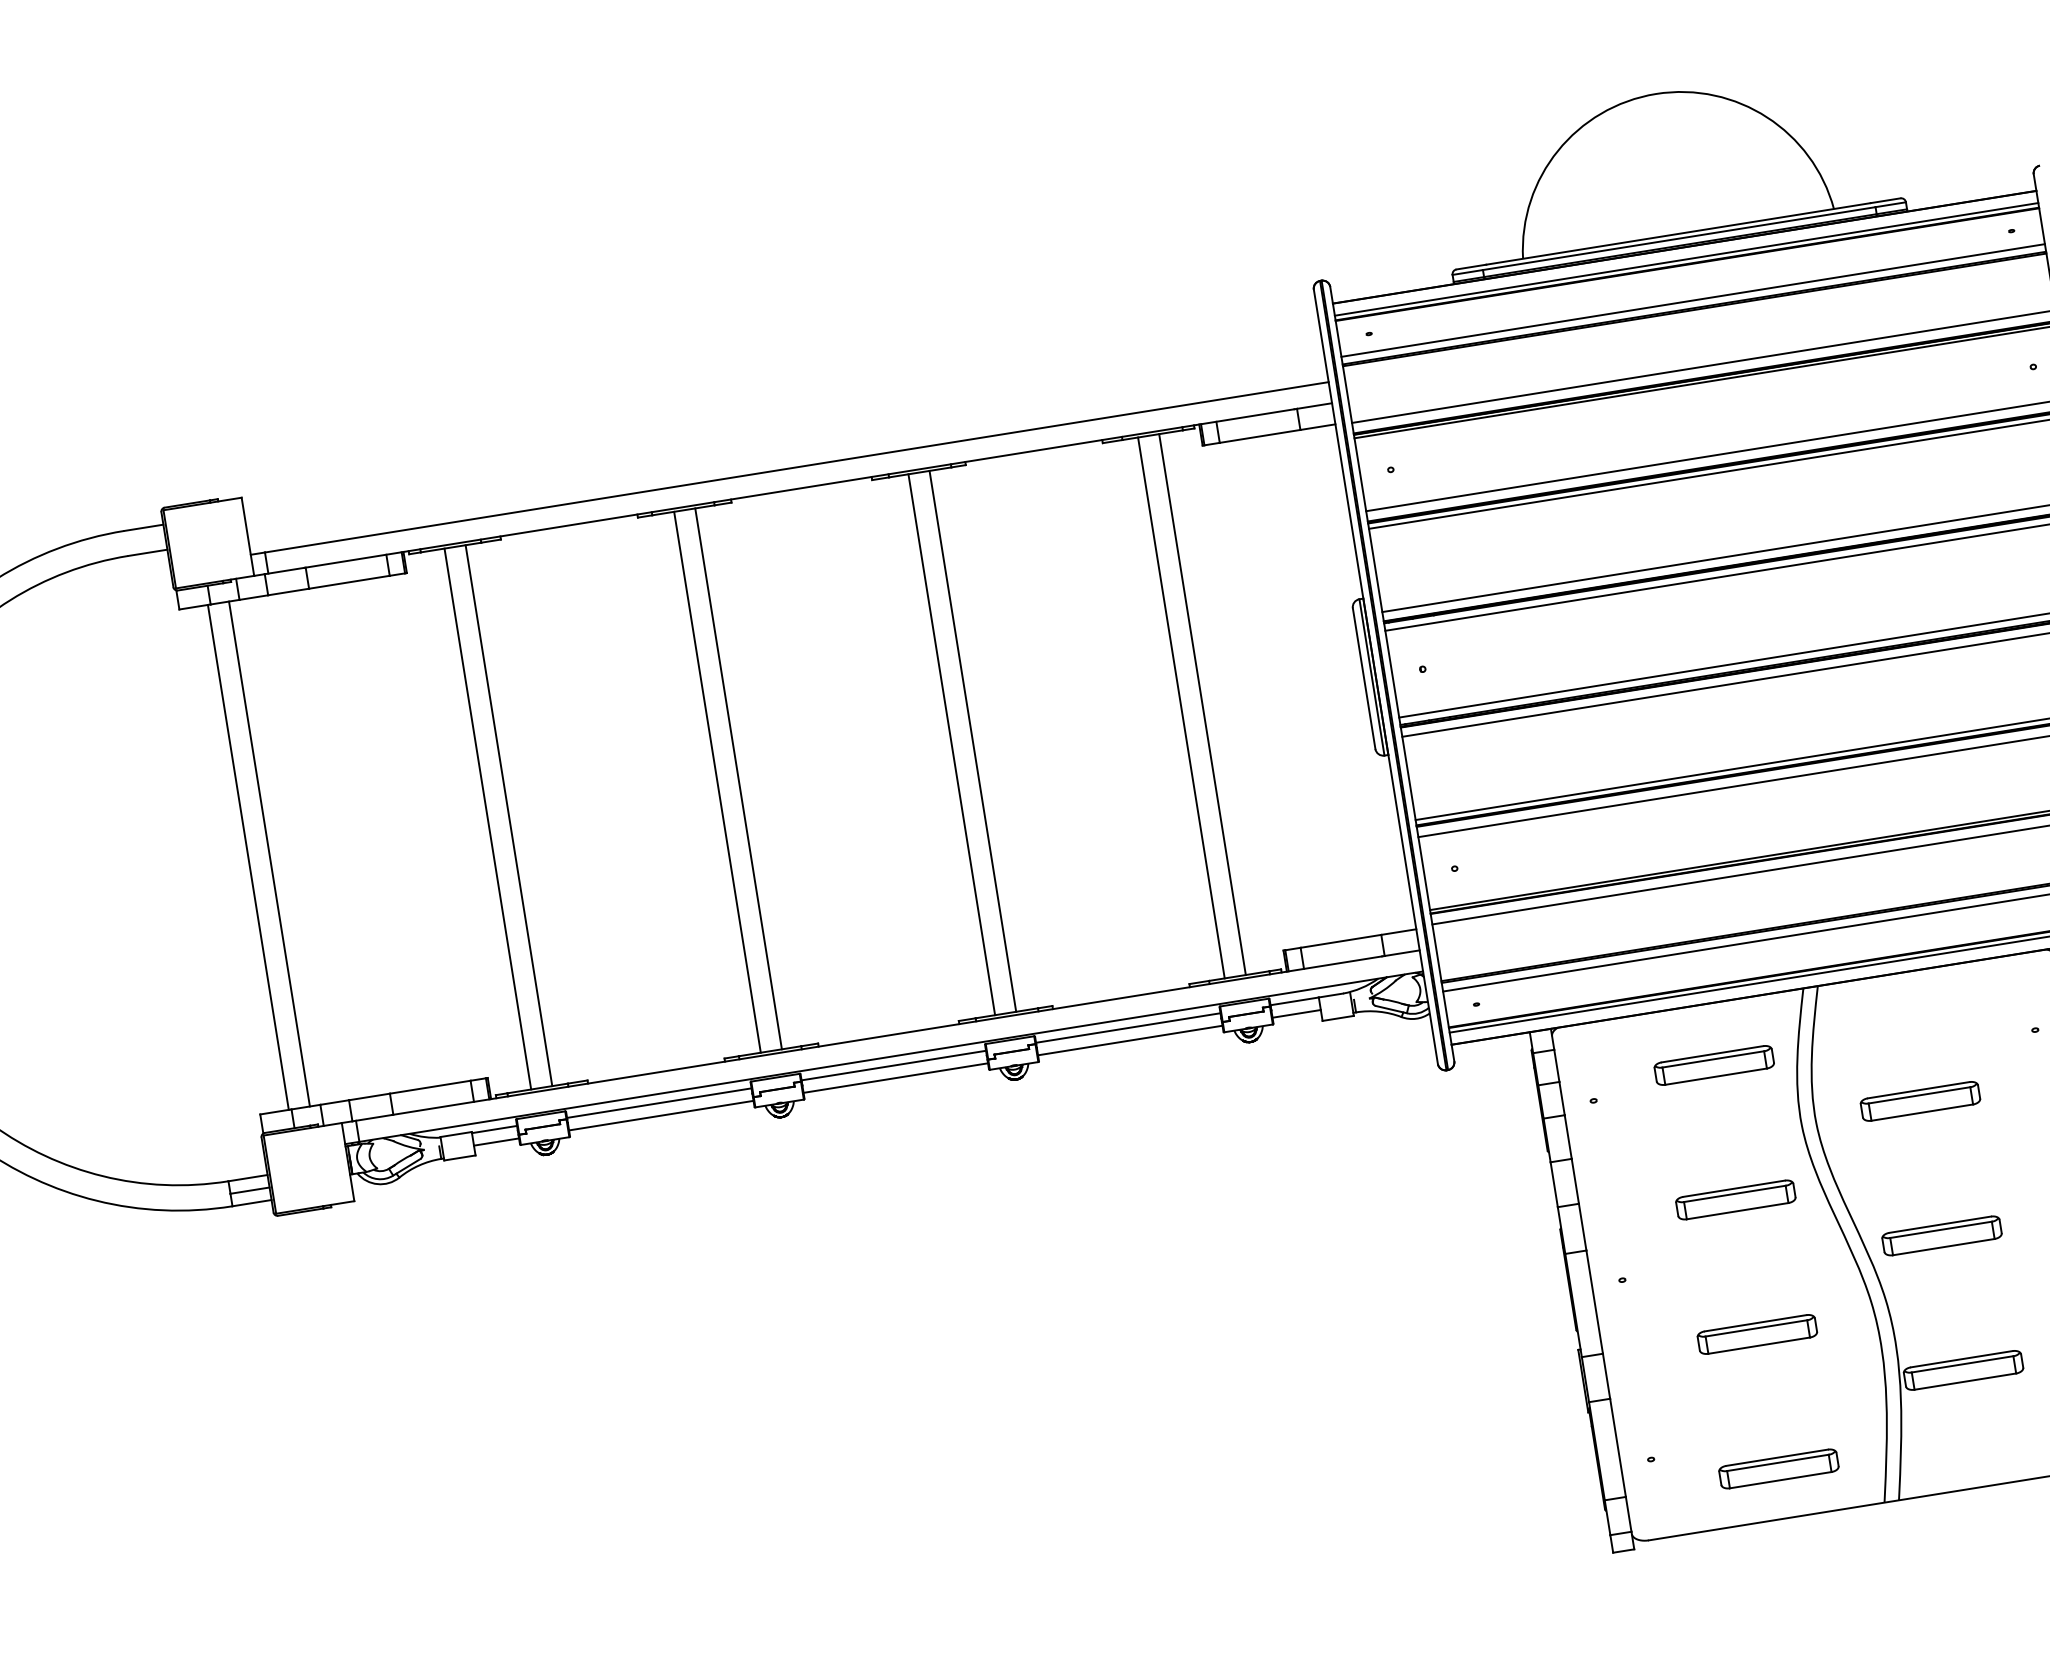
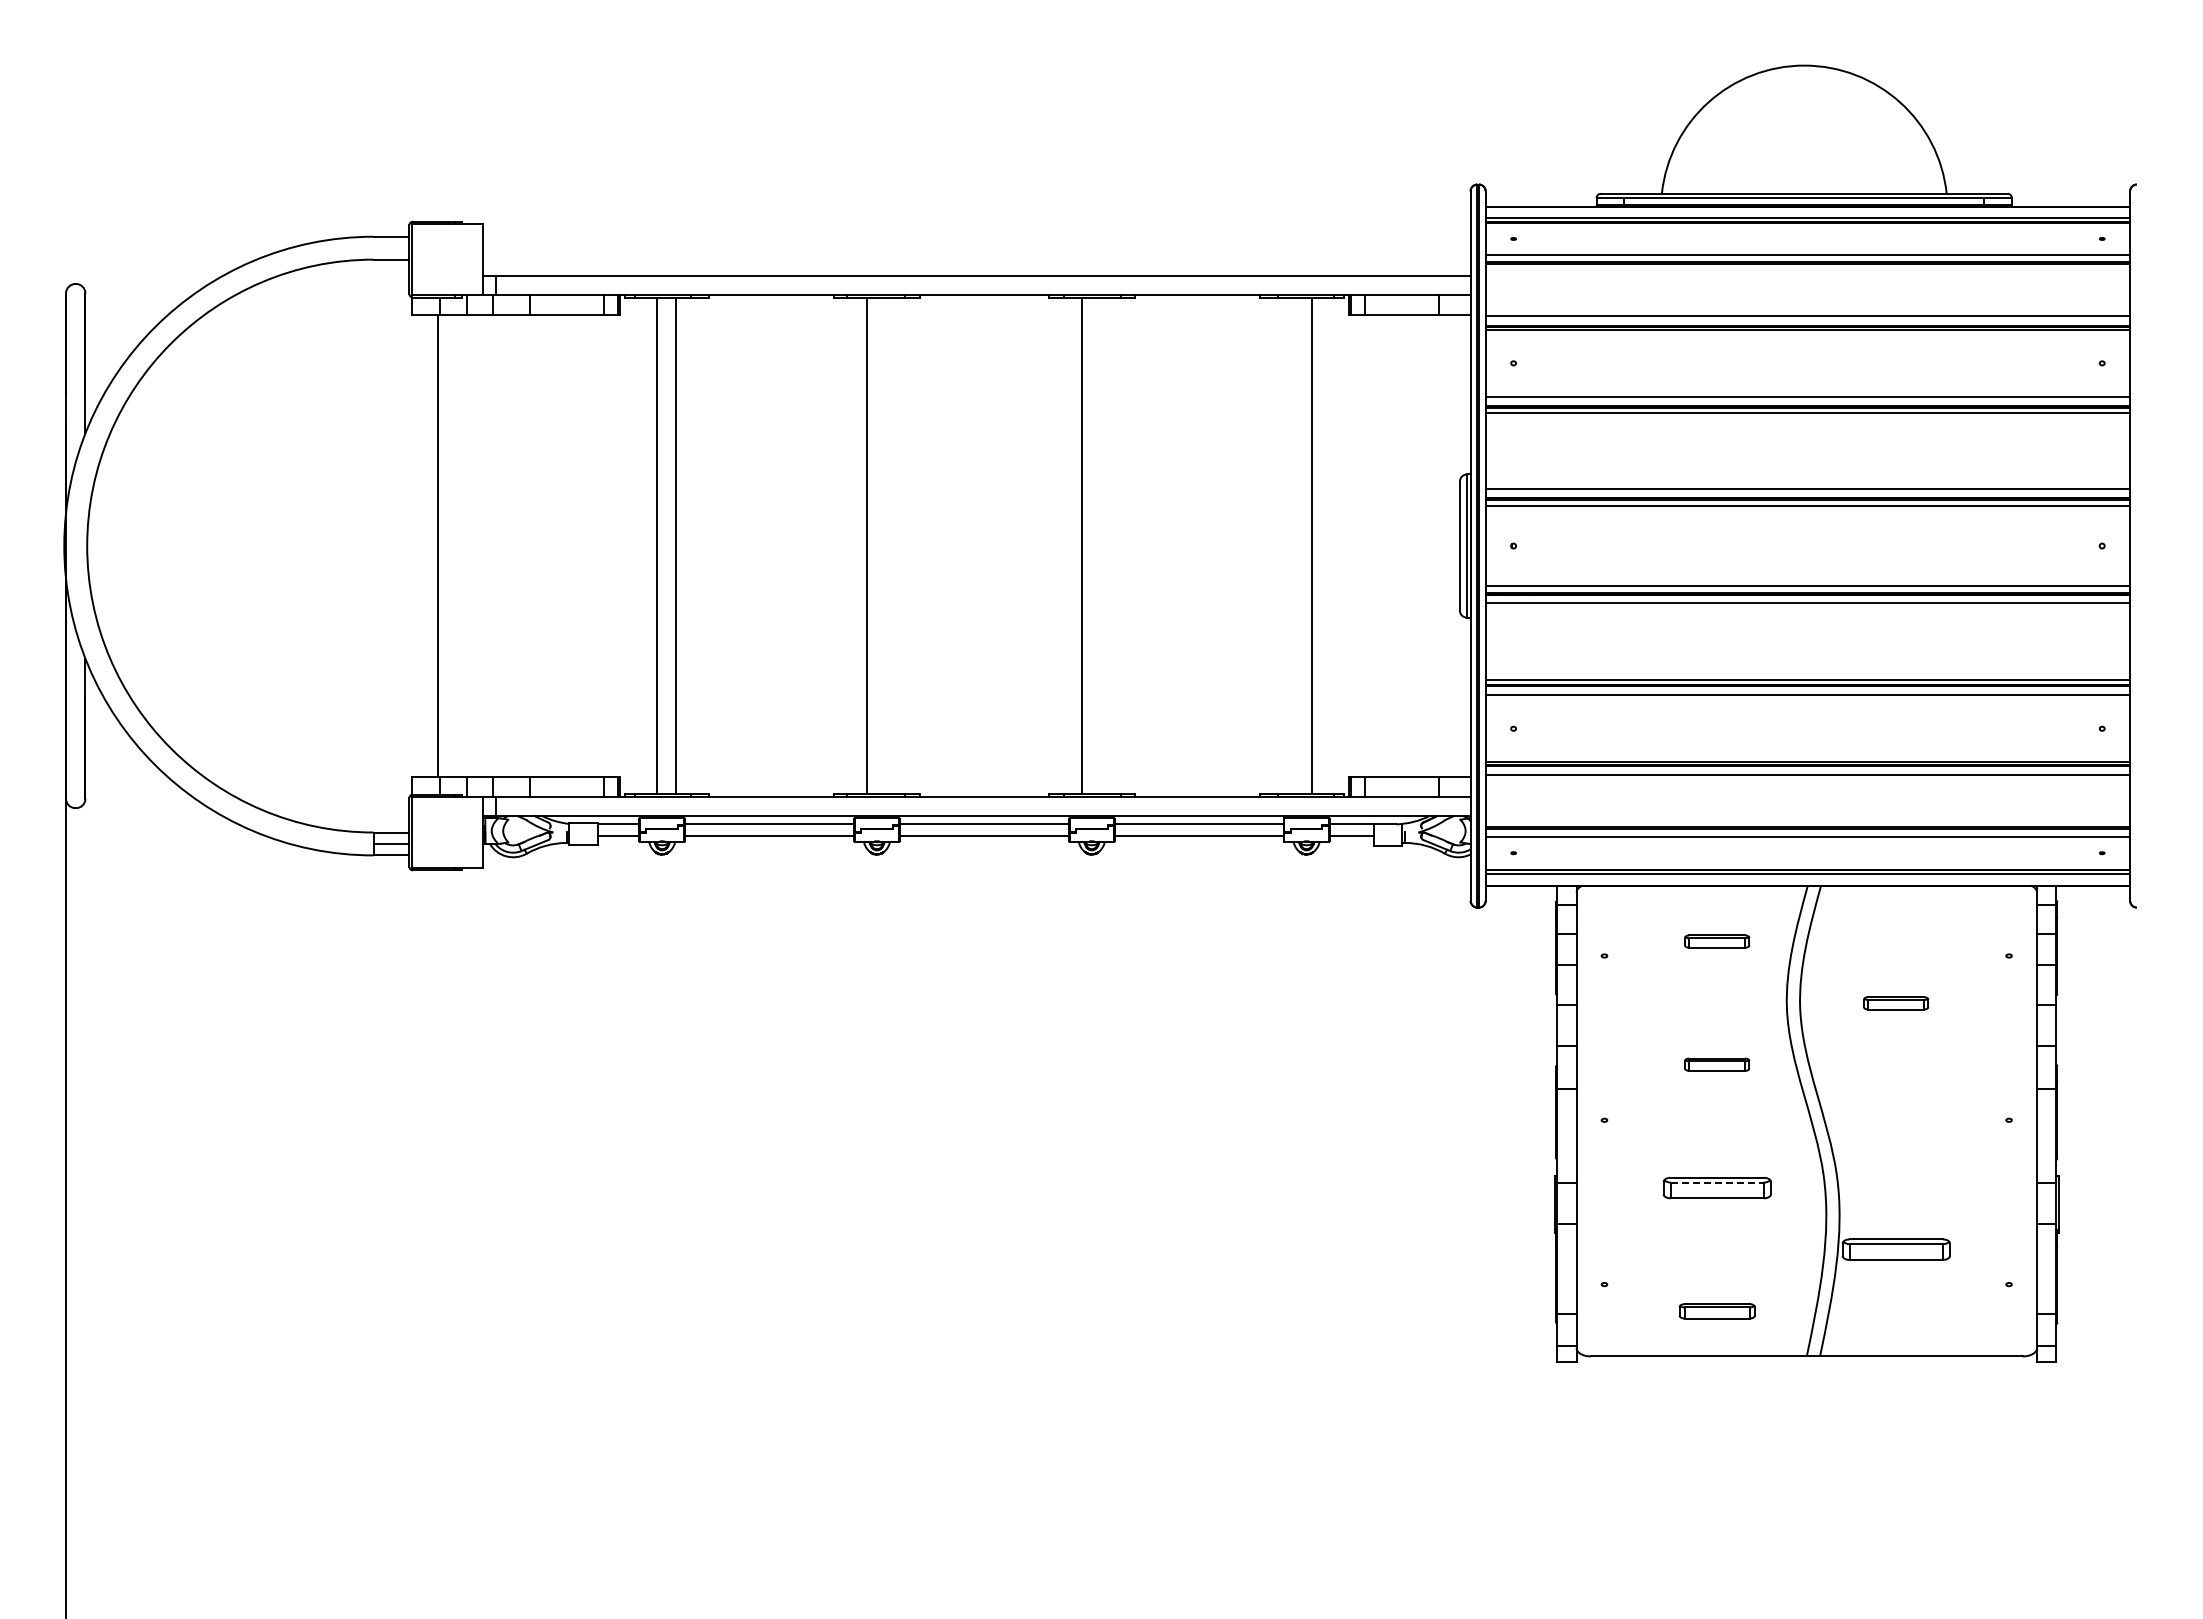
line: (1181, 707) -> (1292, 545), removed
line: (972, 740) -> (1101, 545), removed
line: (738, 778) -> (886, 545), removed
line: (269, 853) -> (457, 545), removed
part: (1713, 1065) -> (1716, 941), size x0.6
part: (1919, 1101) -> (1895, 1003), size x0.6
part: (1734, 1199) -> (1716, 1064), size x0.6
part: (1941, 1236) -> (1895, 1126), removed
line: (1756, 1328) -> (1717, 1182), solid -> dashed
part: (1778, 1469) -> (1716, 1311), size x0.7

